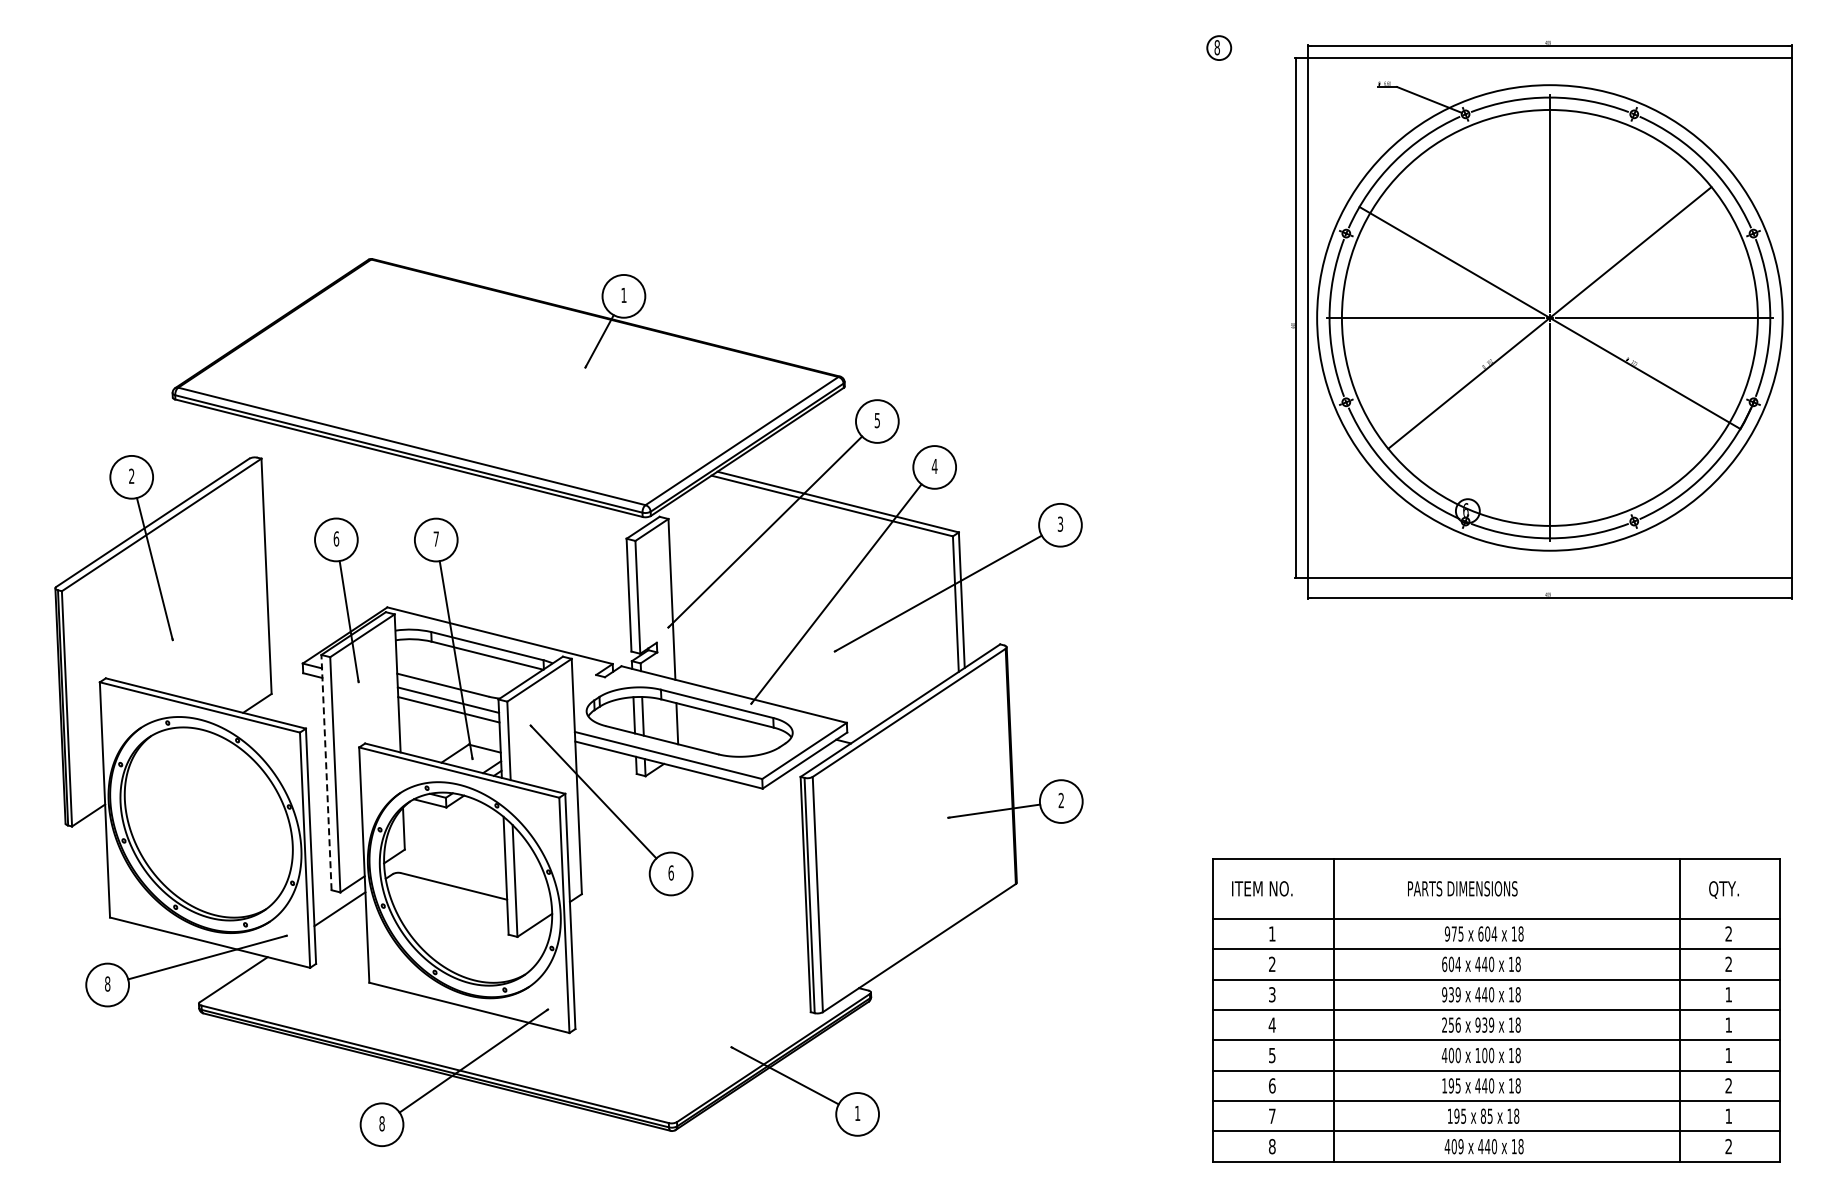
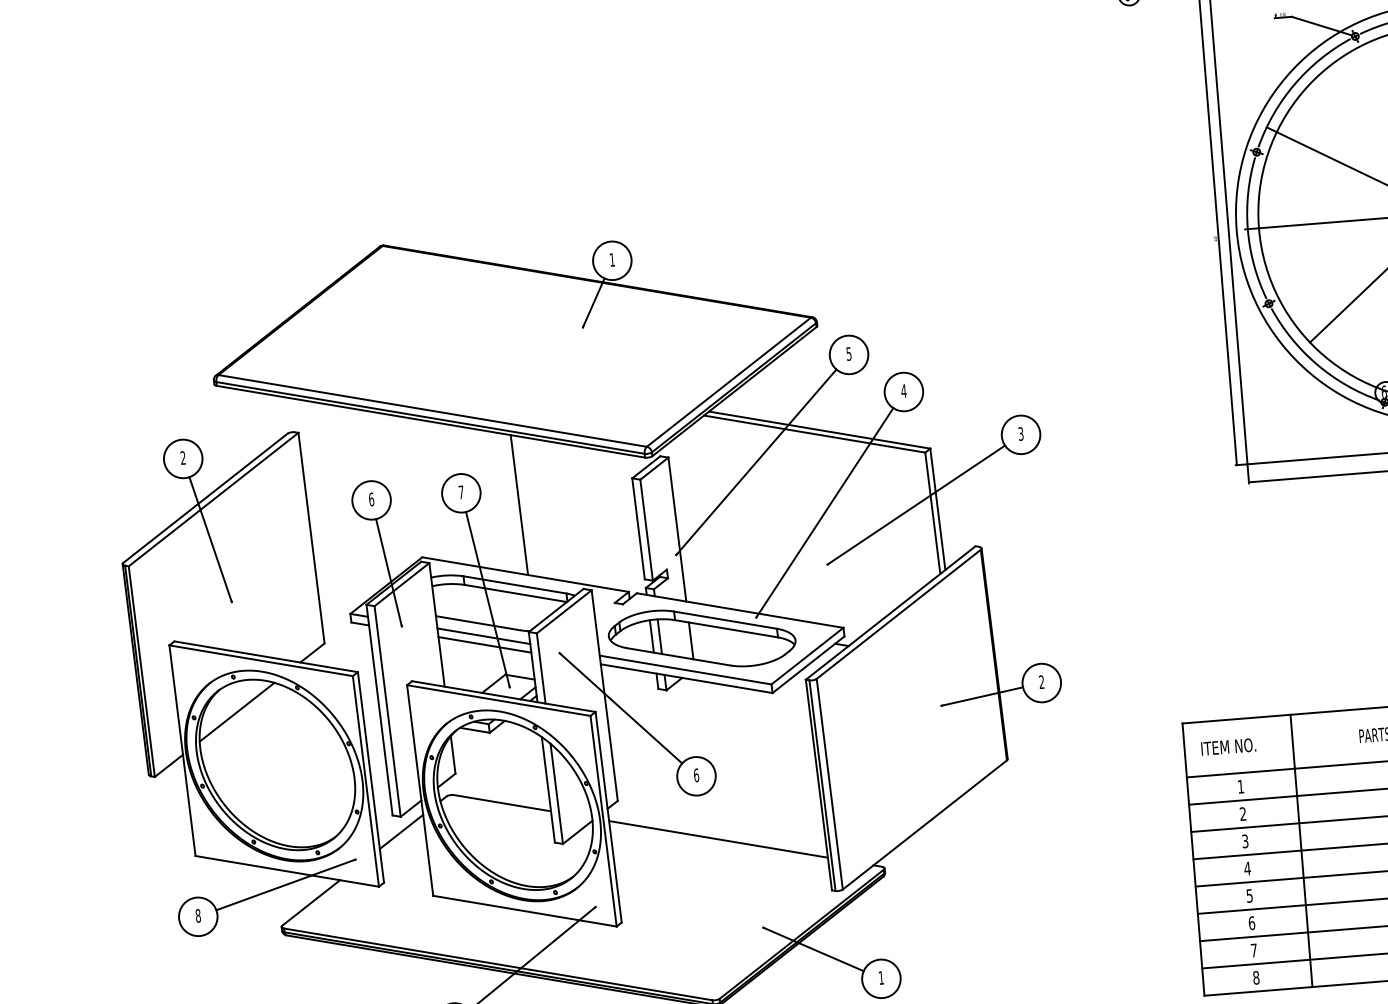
line: (499, 558) -> (519, 505), added
line: (168, 762) -> (236, 712), added
line: (326, 772) -> (379, 710), dashed -> solid
line: (689, 945) -> (718, 839), added

